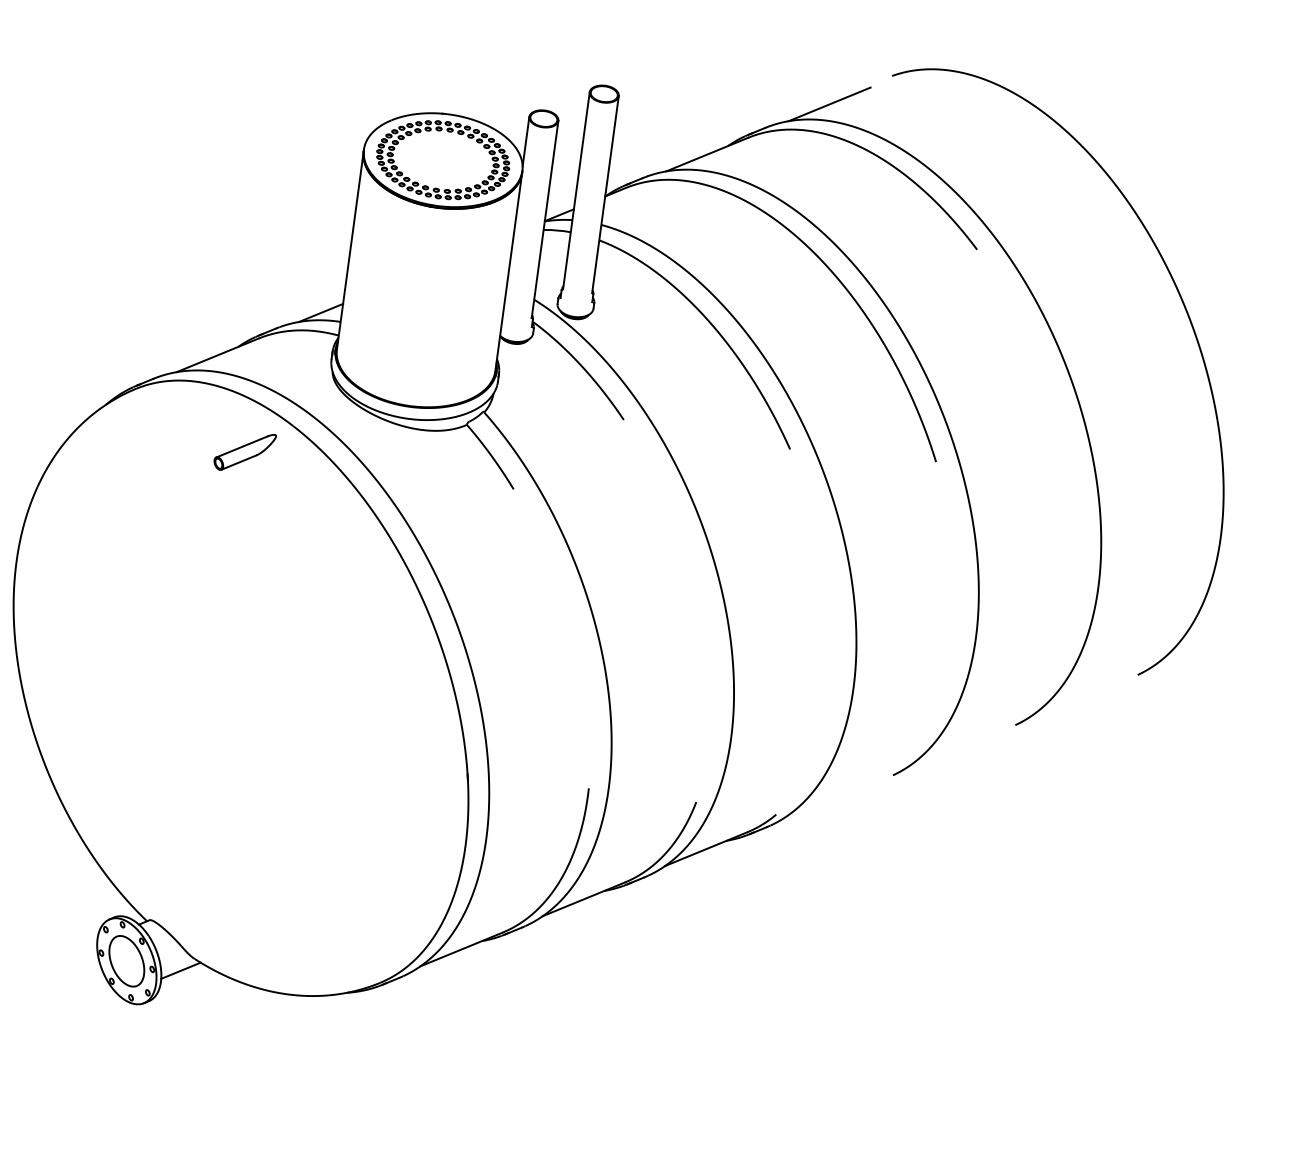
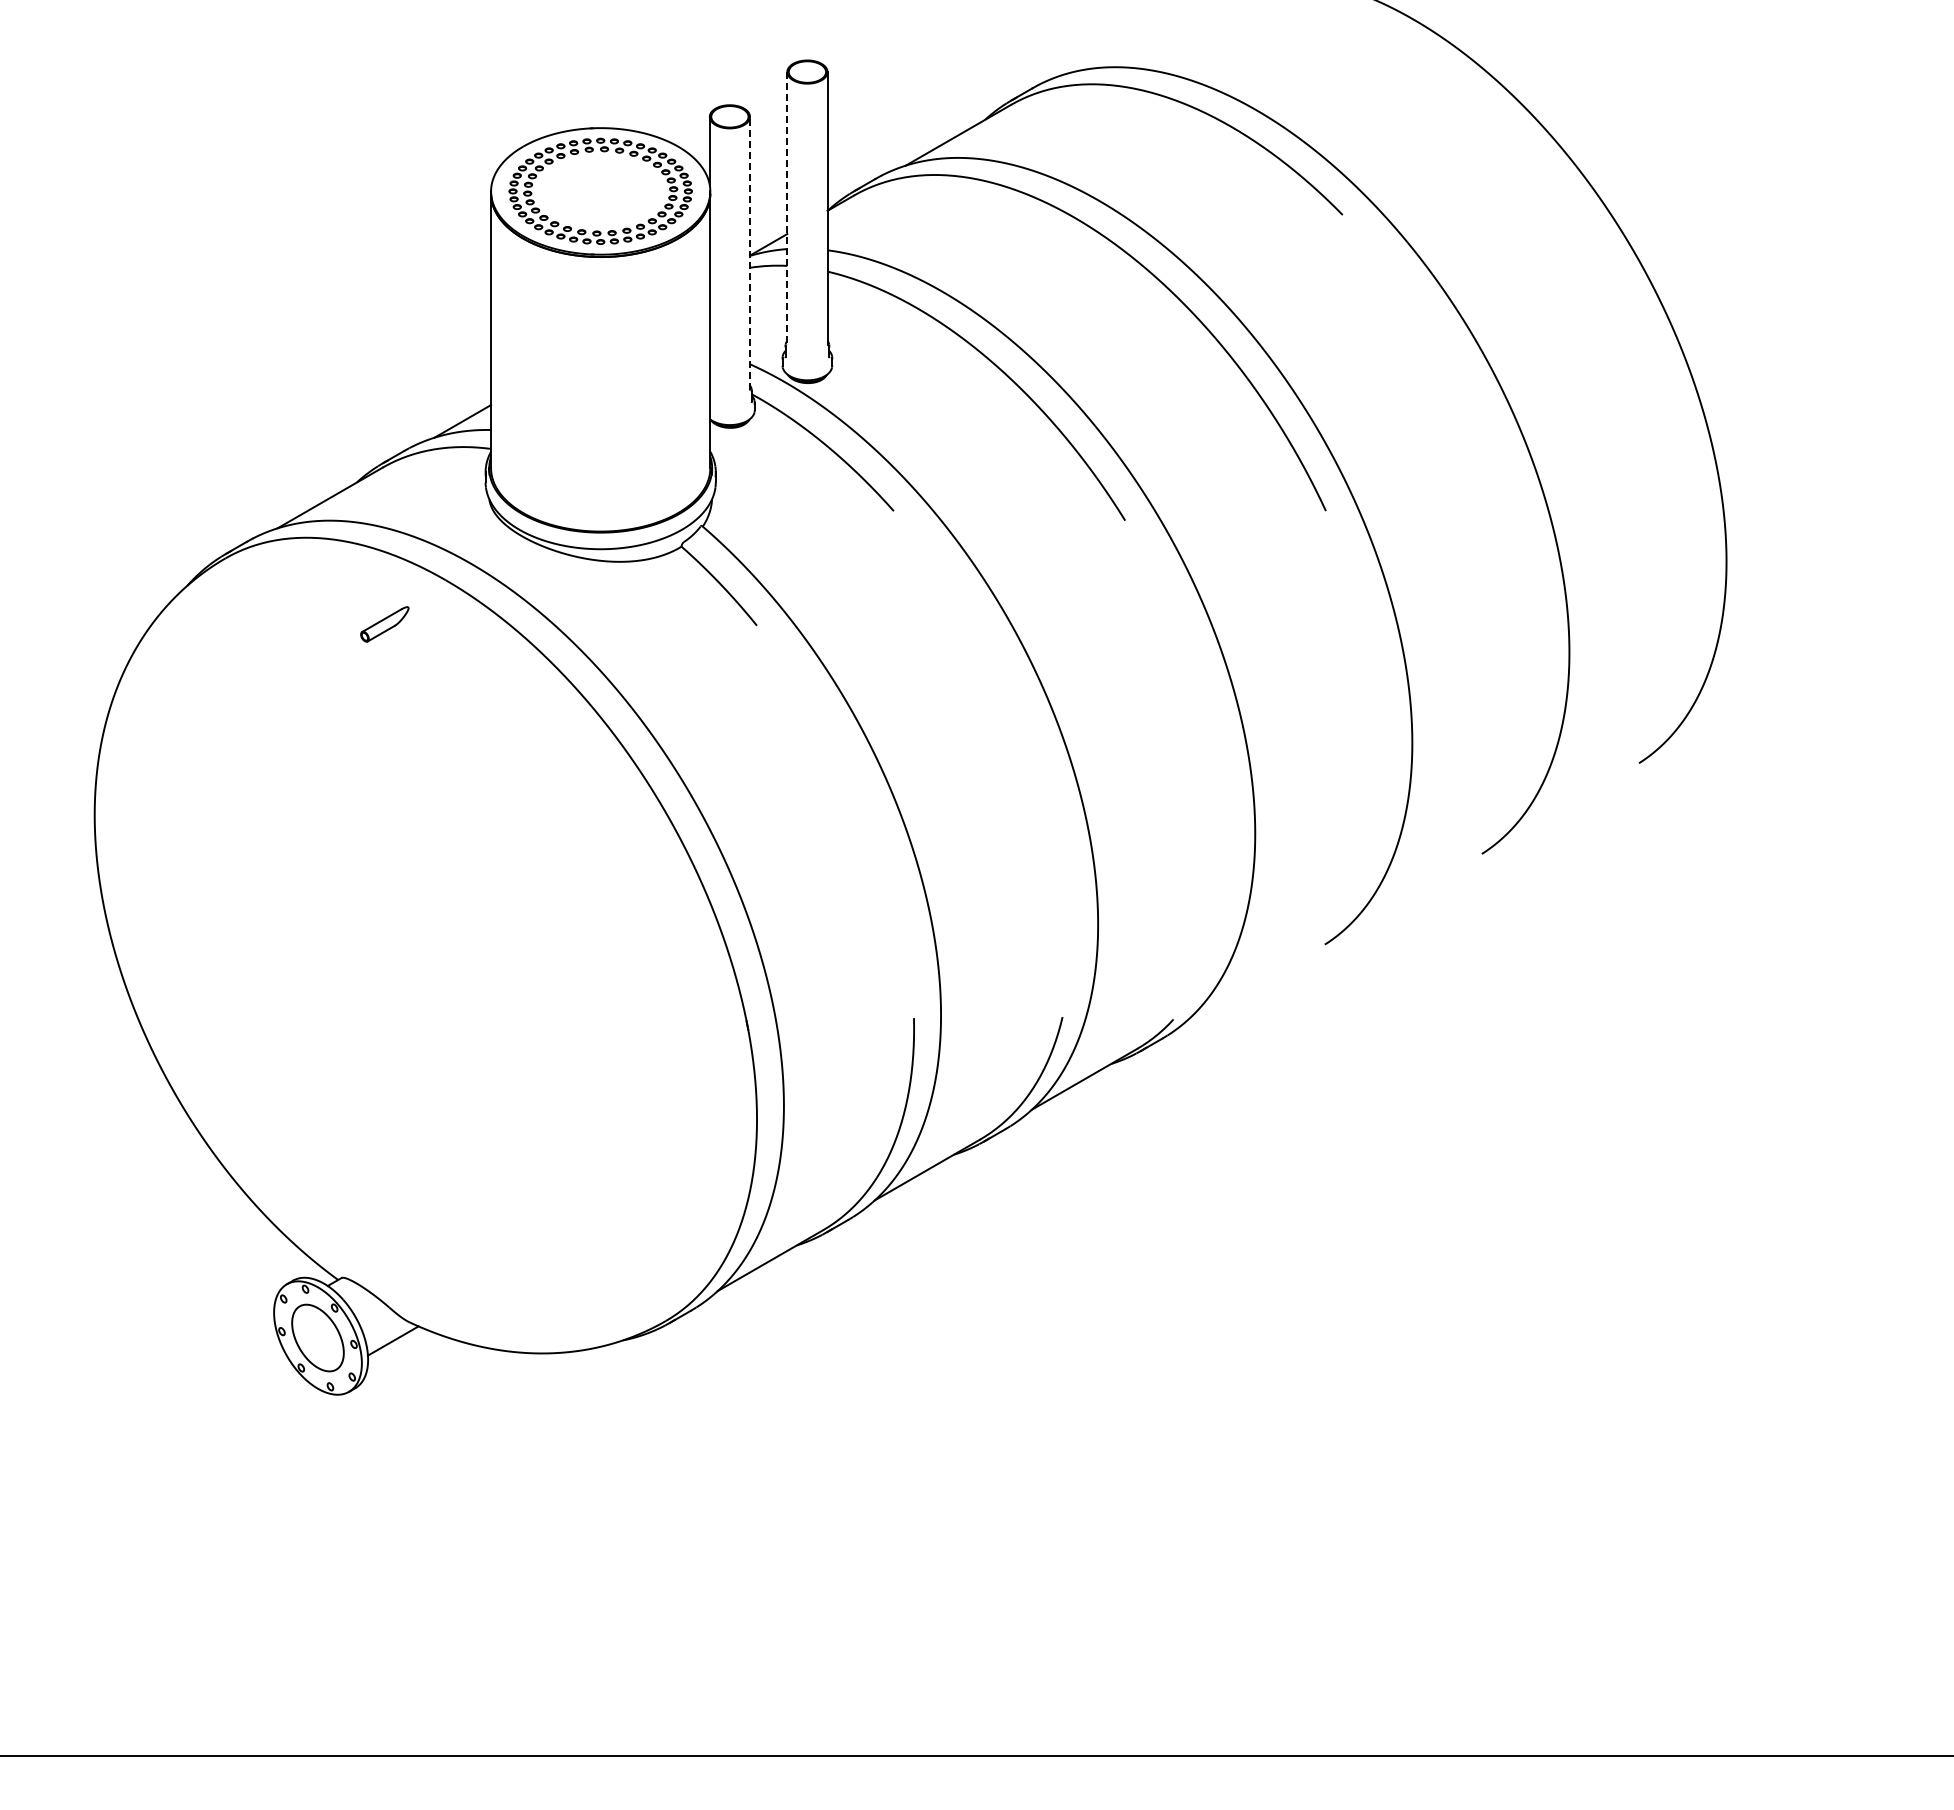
line: (829, 104) -> (1115, 44), removed
line: (576, 190) -> (787, 208), solid -> dashed
line: (545, 218) -> (750, 252), solid -> dashed
part: (244, 452) -> (384, 624), size x0.6

